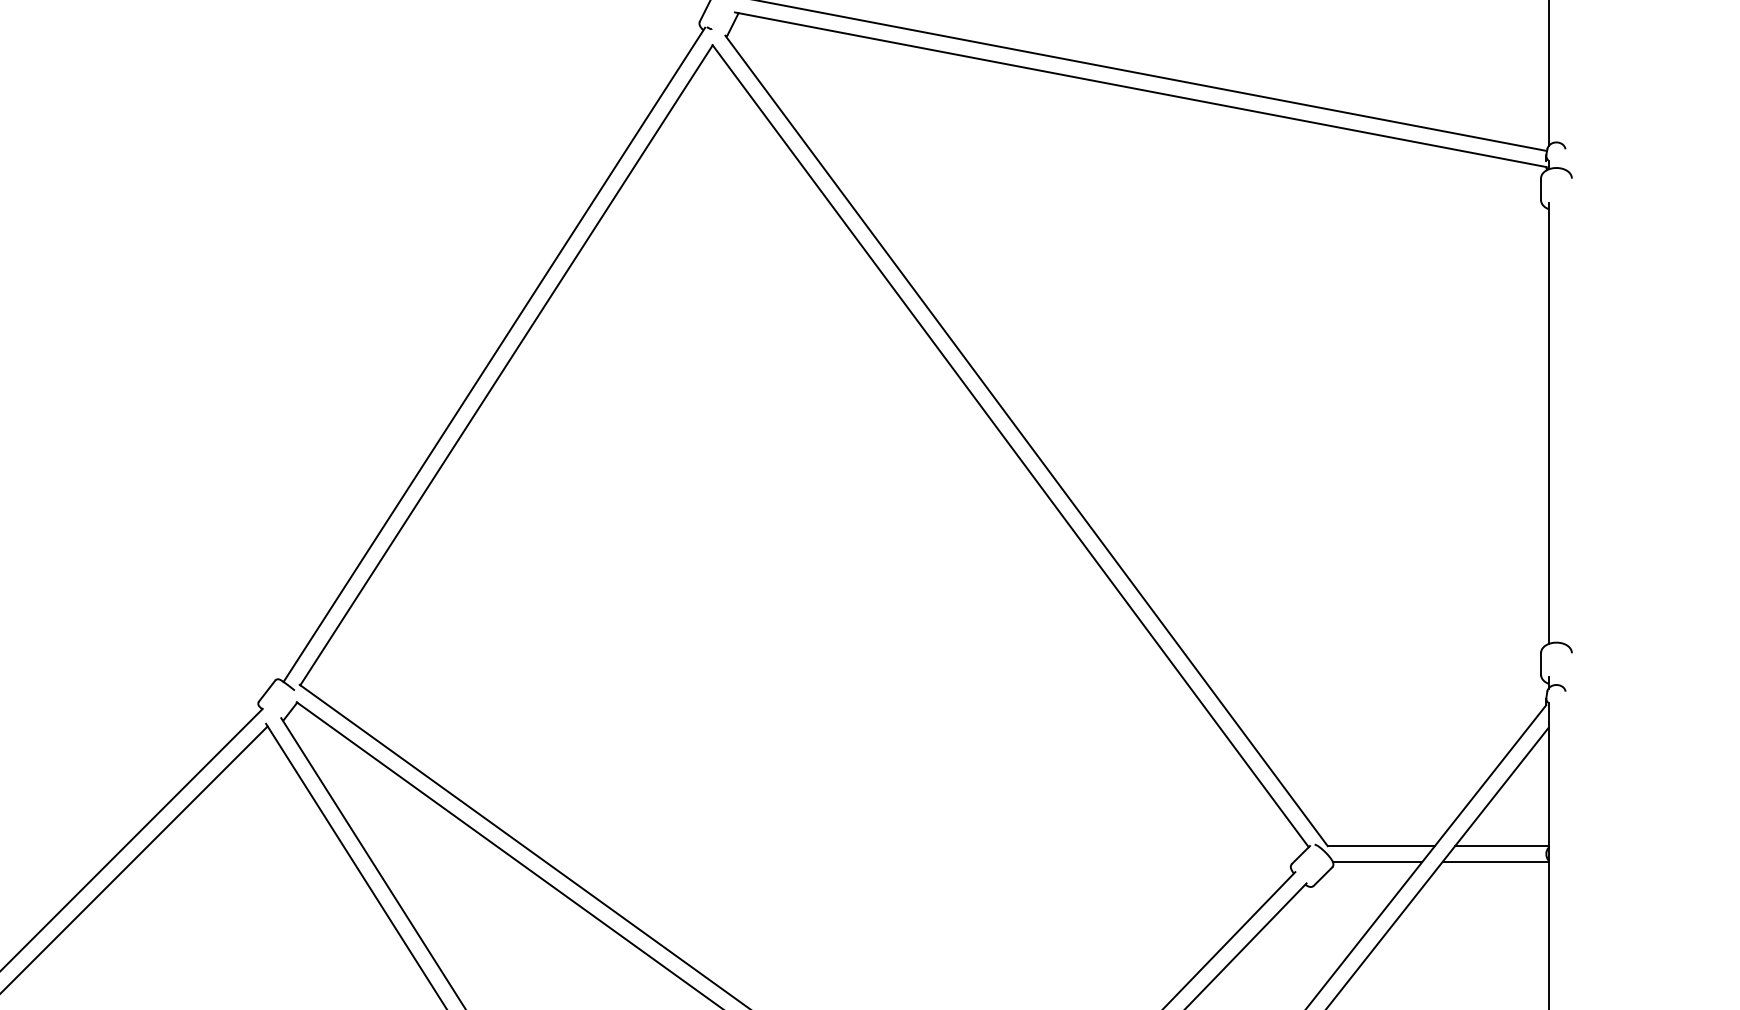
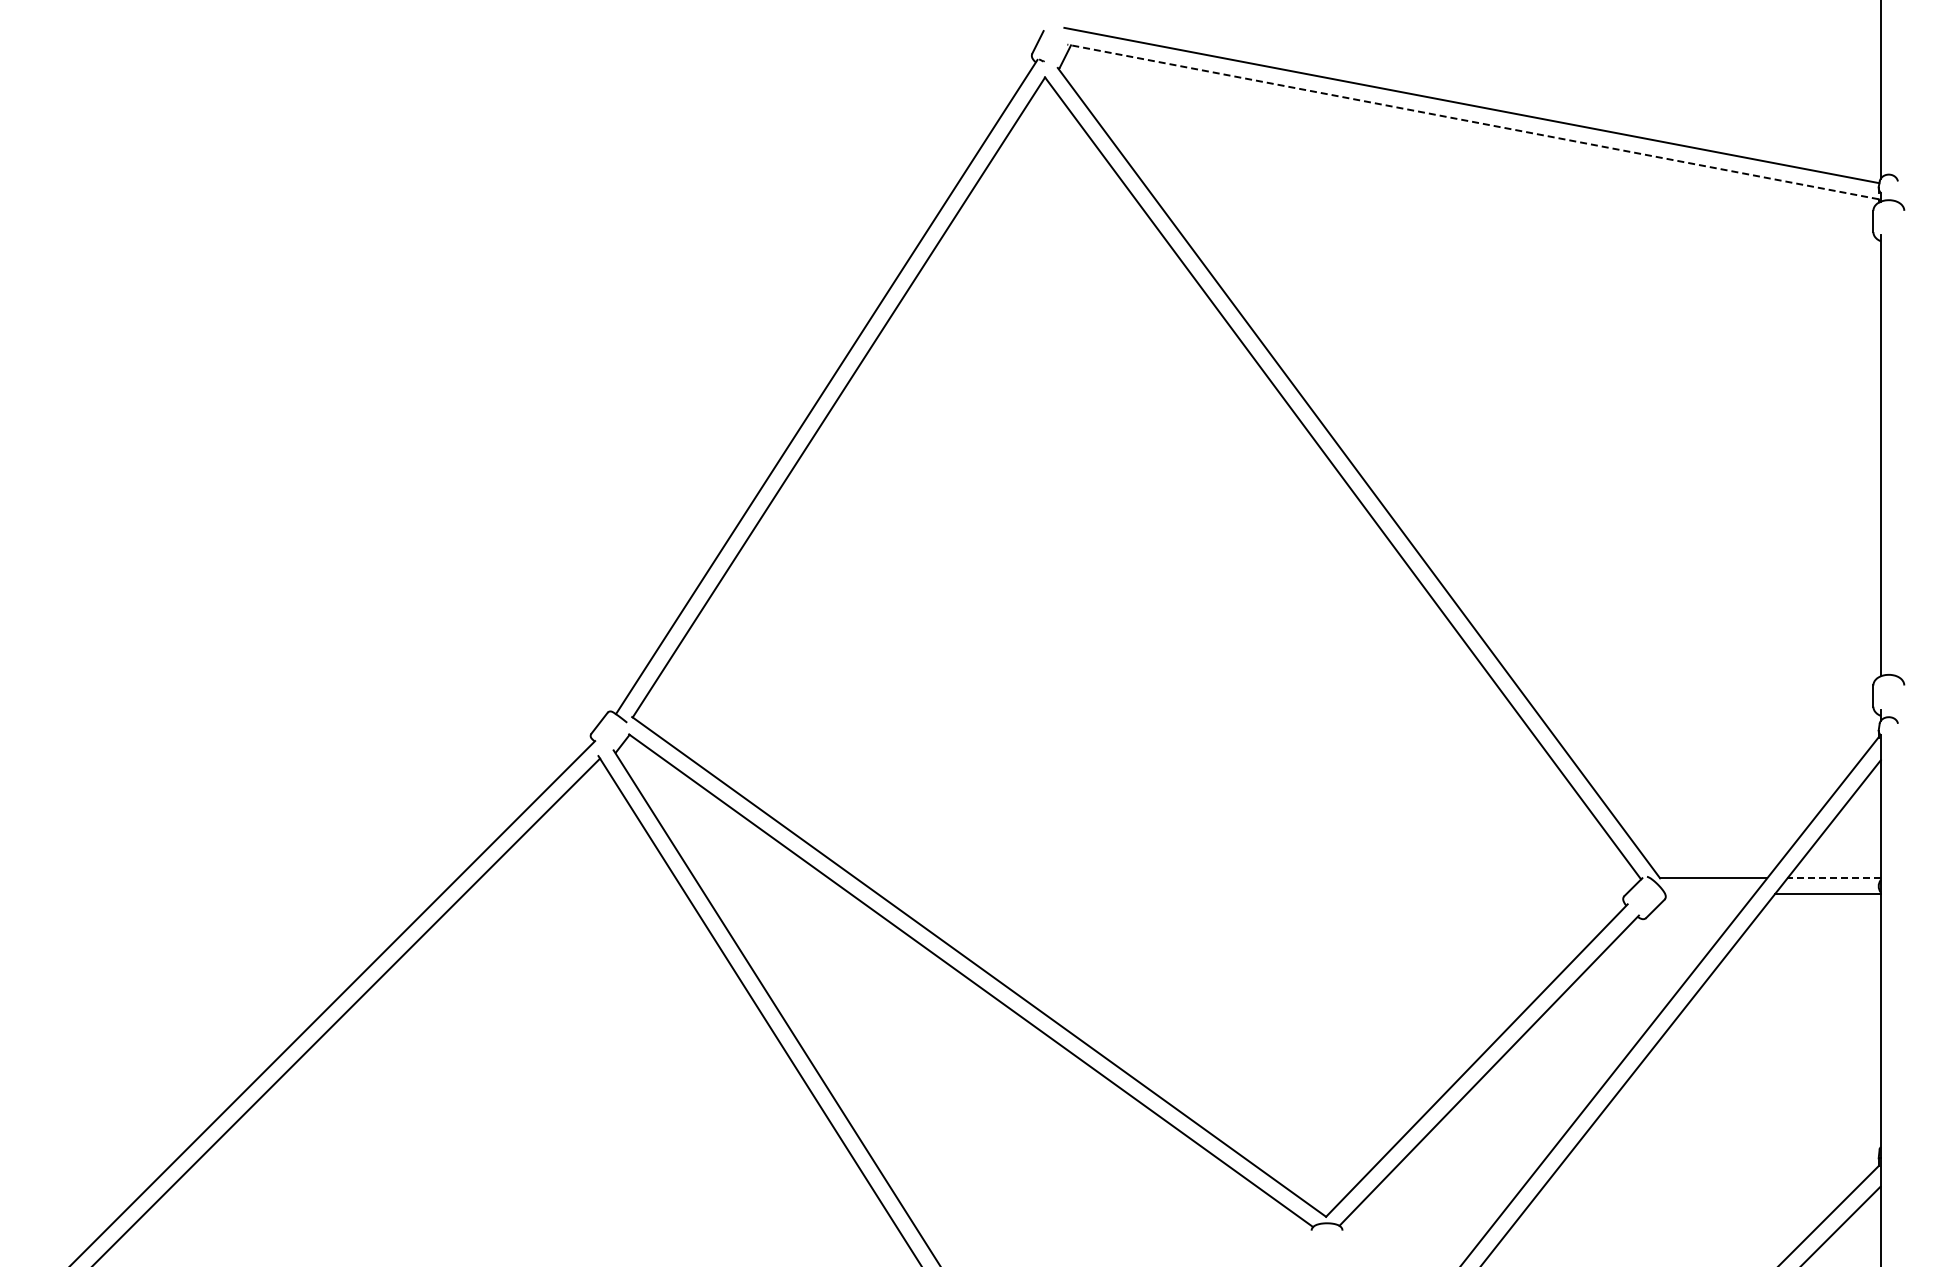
line: (1140, 89) -> (1472, 121), solid -> dashed
line: (1502, 846) -> (1834, 878), solid -> dashed
line: (1377, 862) -> (1709, 894), removed

